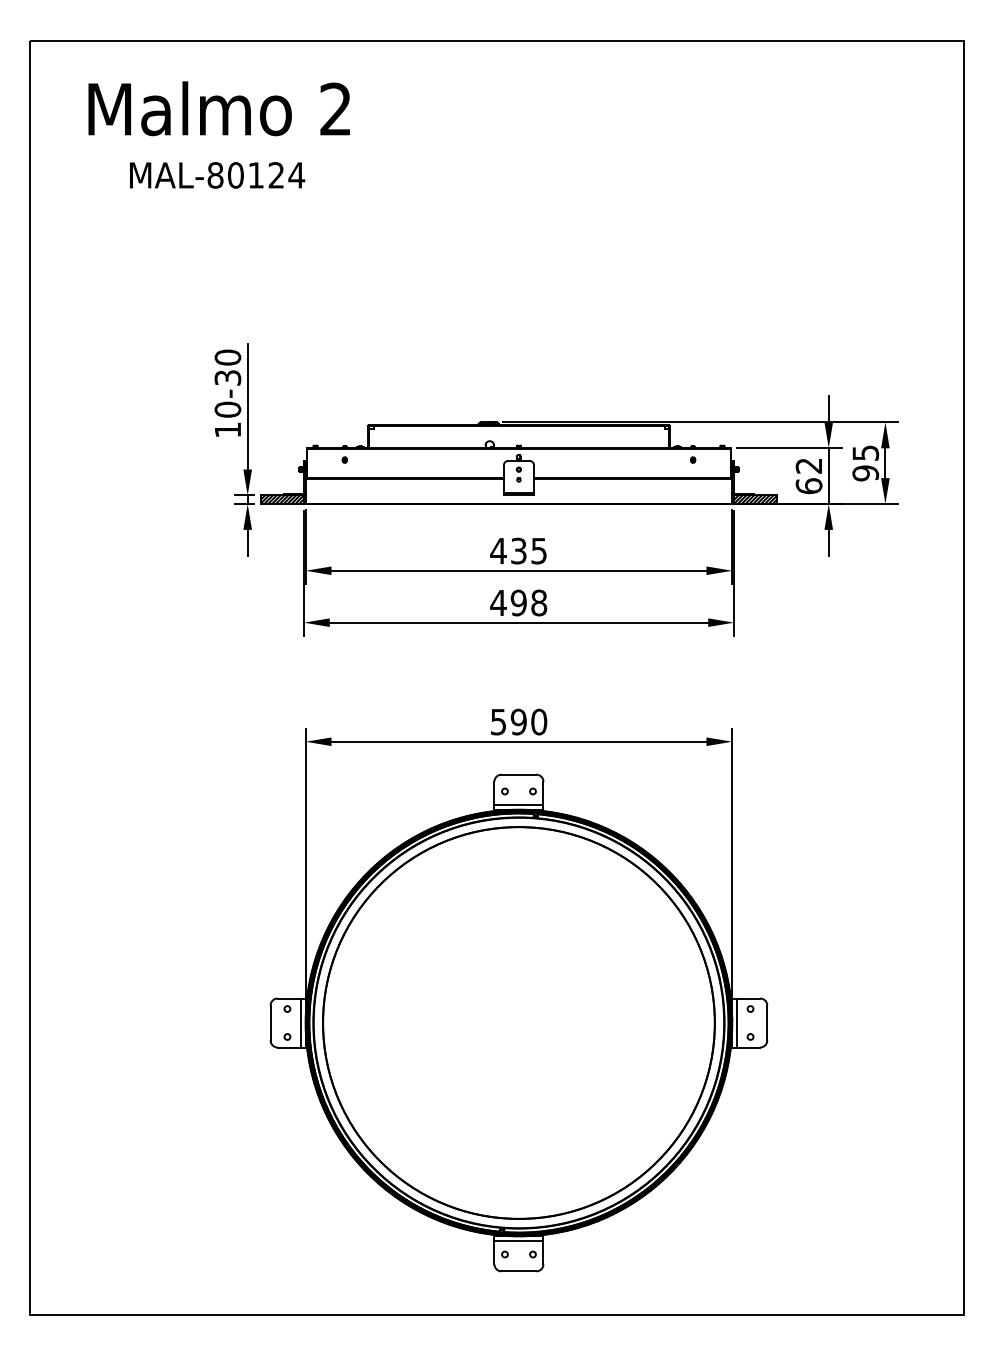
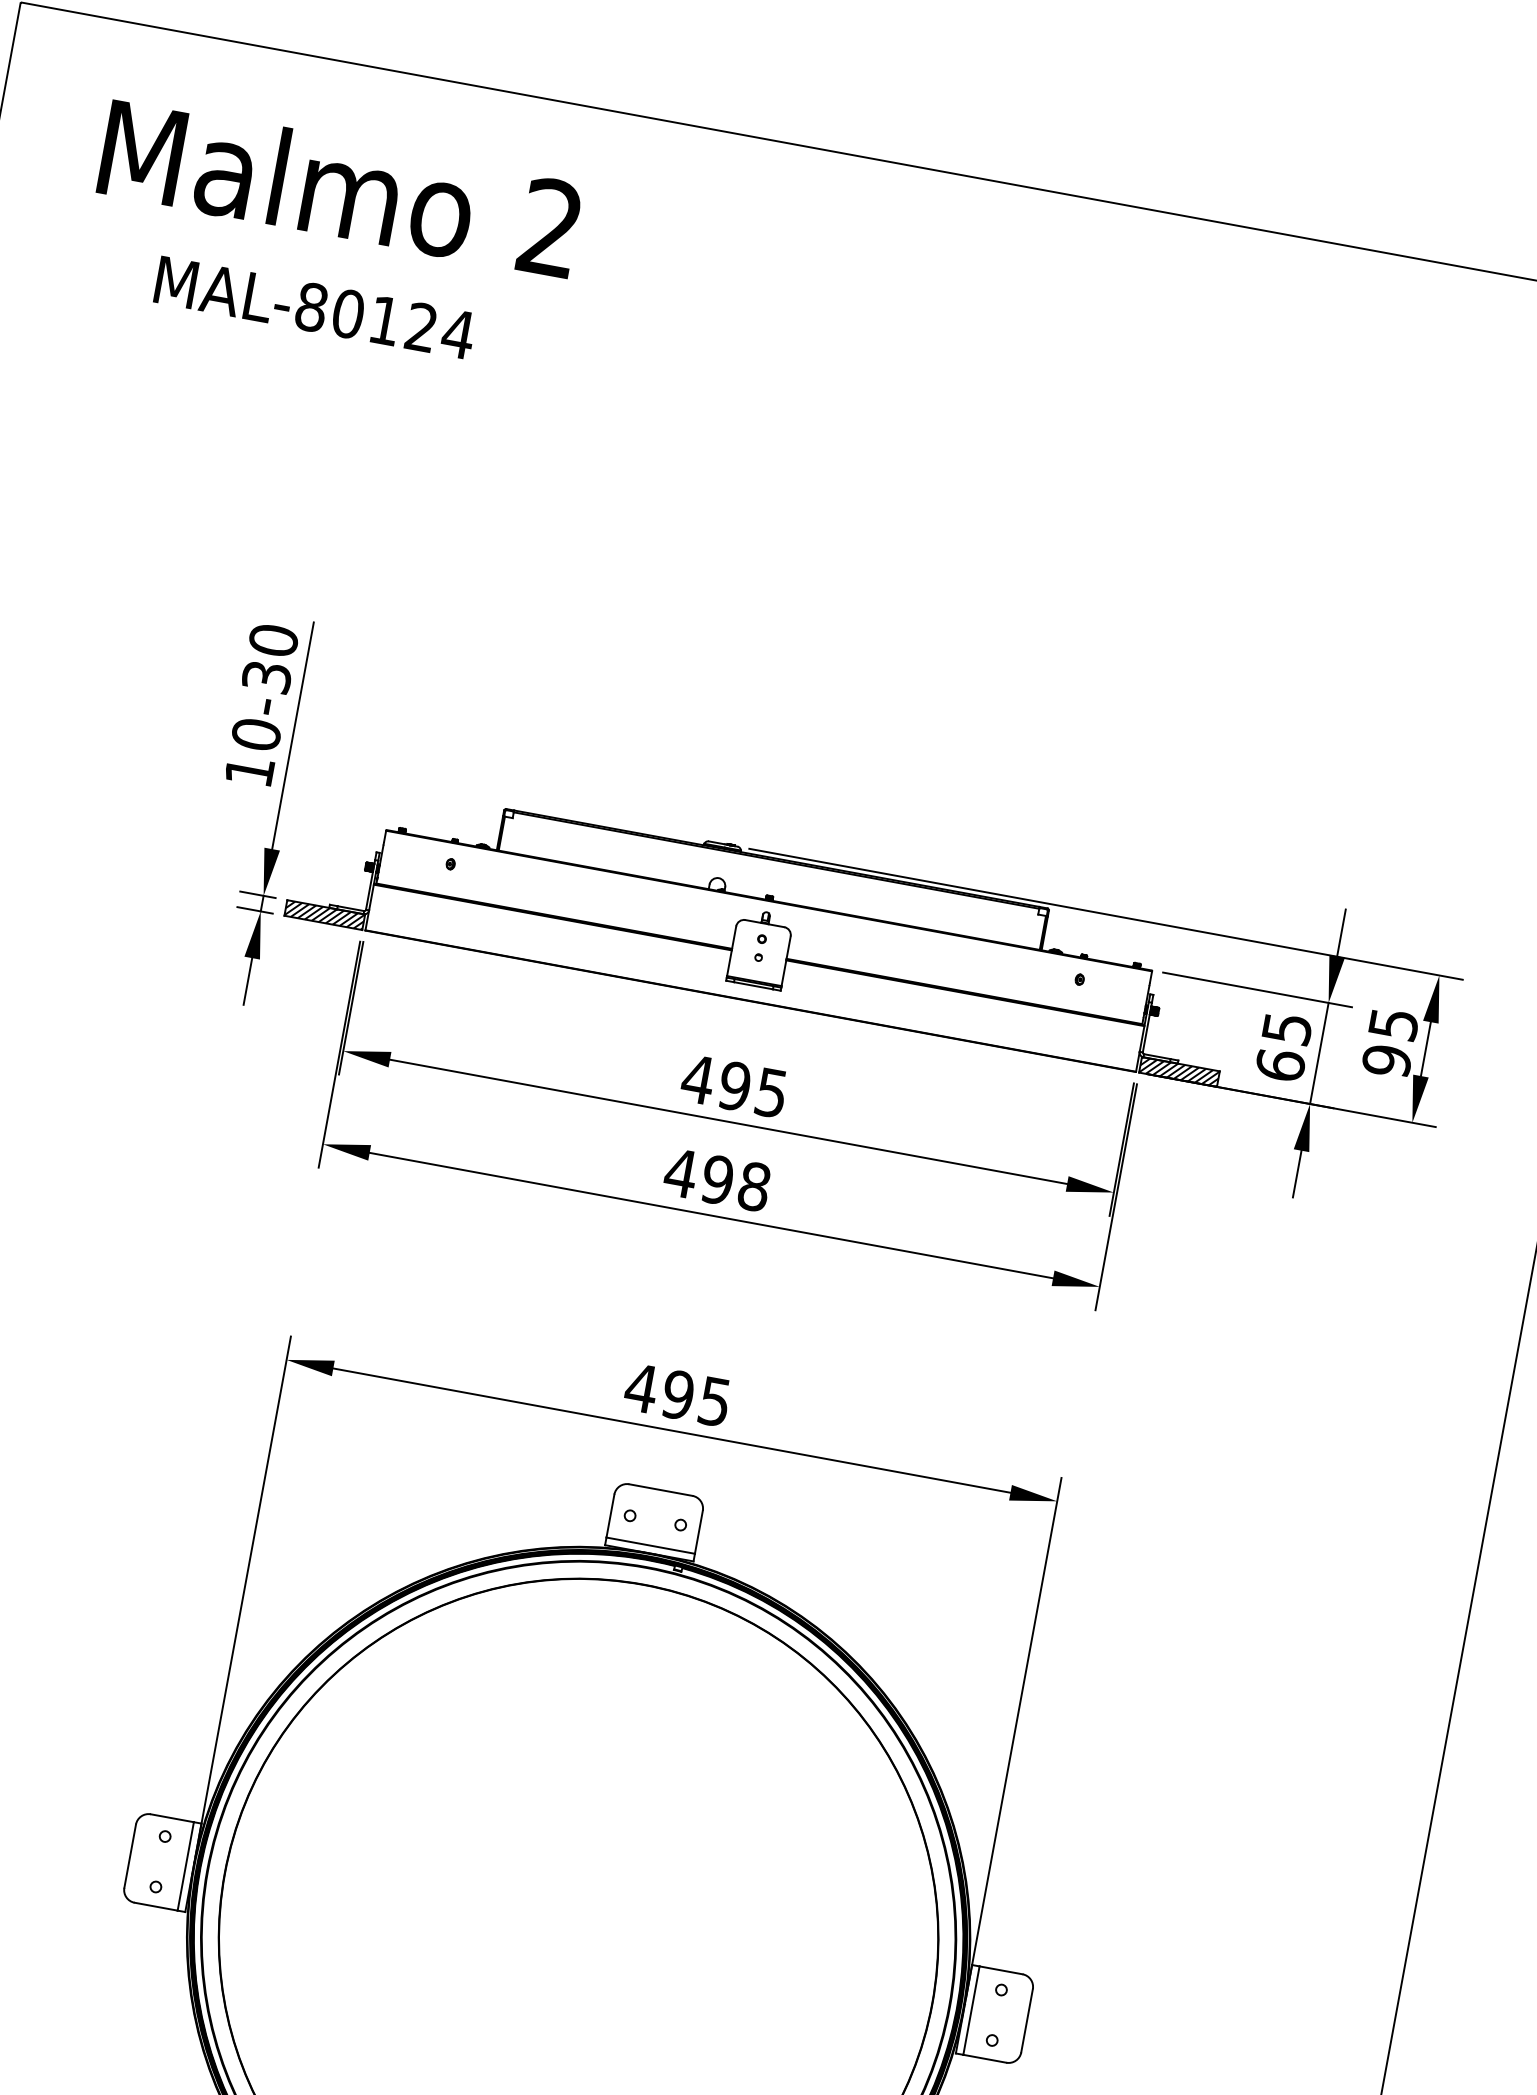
text: (808, 465) -> (1286, 1027), 62 -> 65
text: (518, 550) -> (734, 1085), 435 -> 495
text: (518, 721) -> (677, 1393), 590 -> 495

